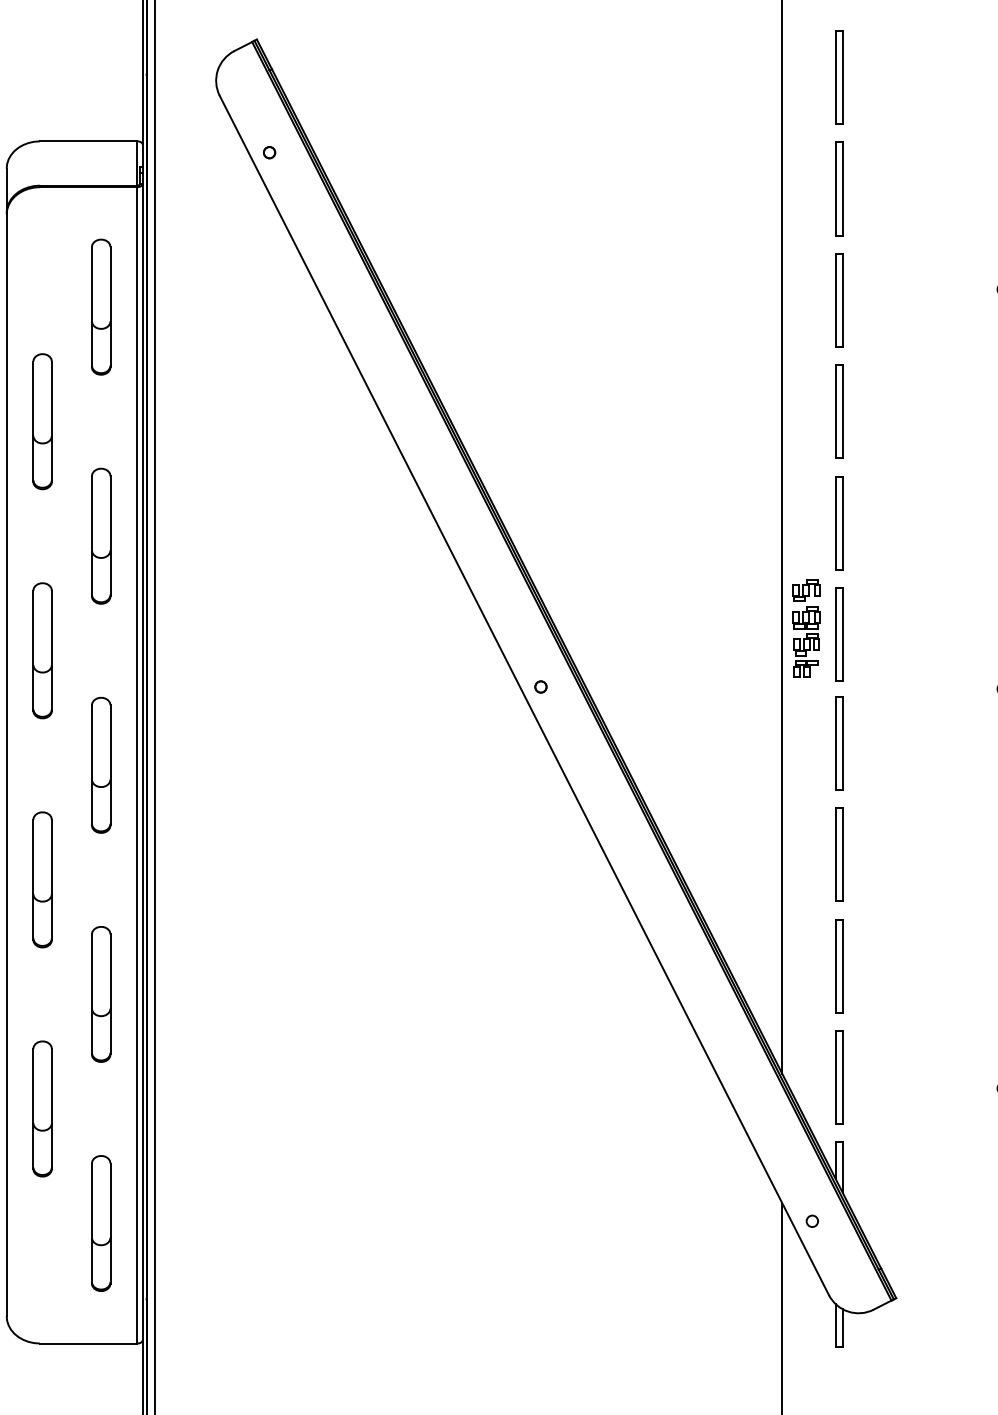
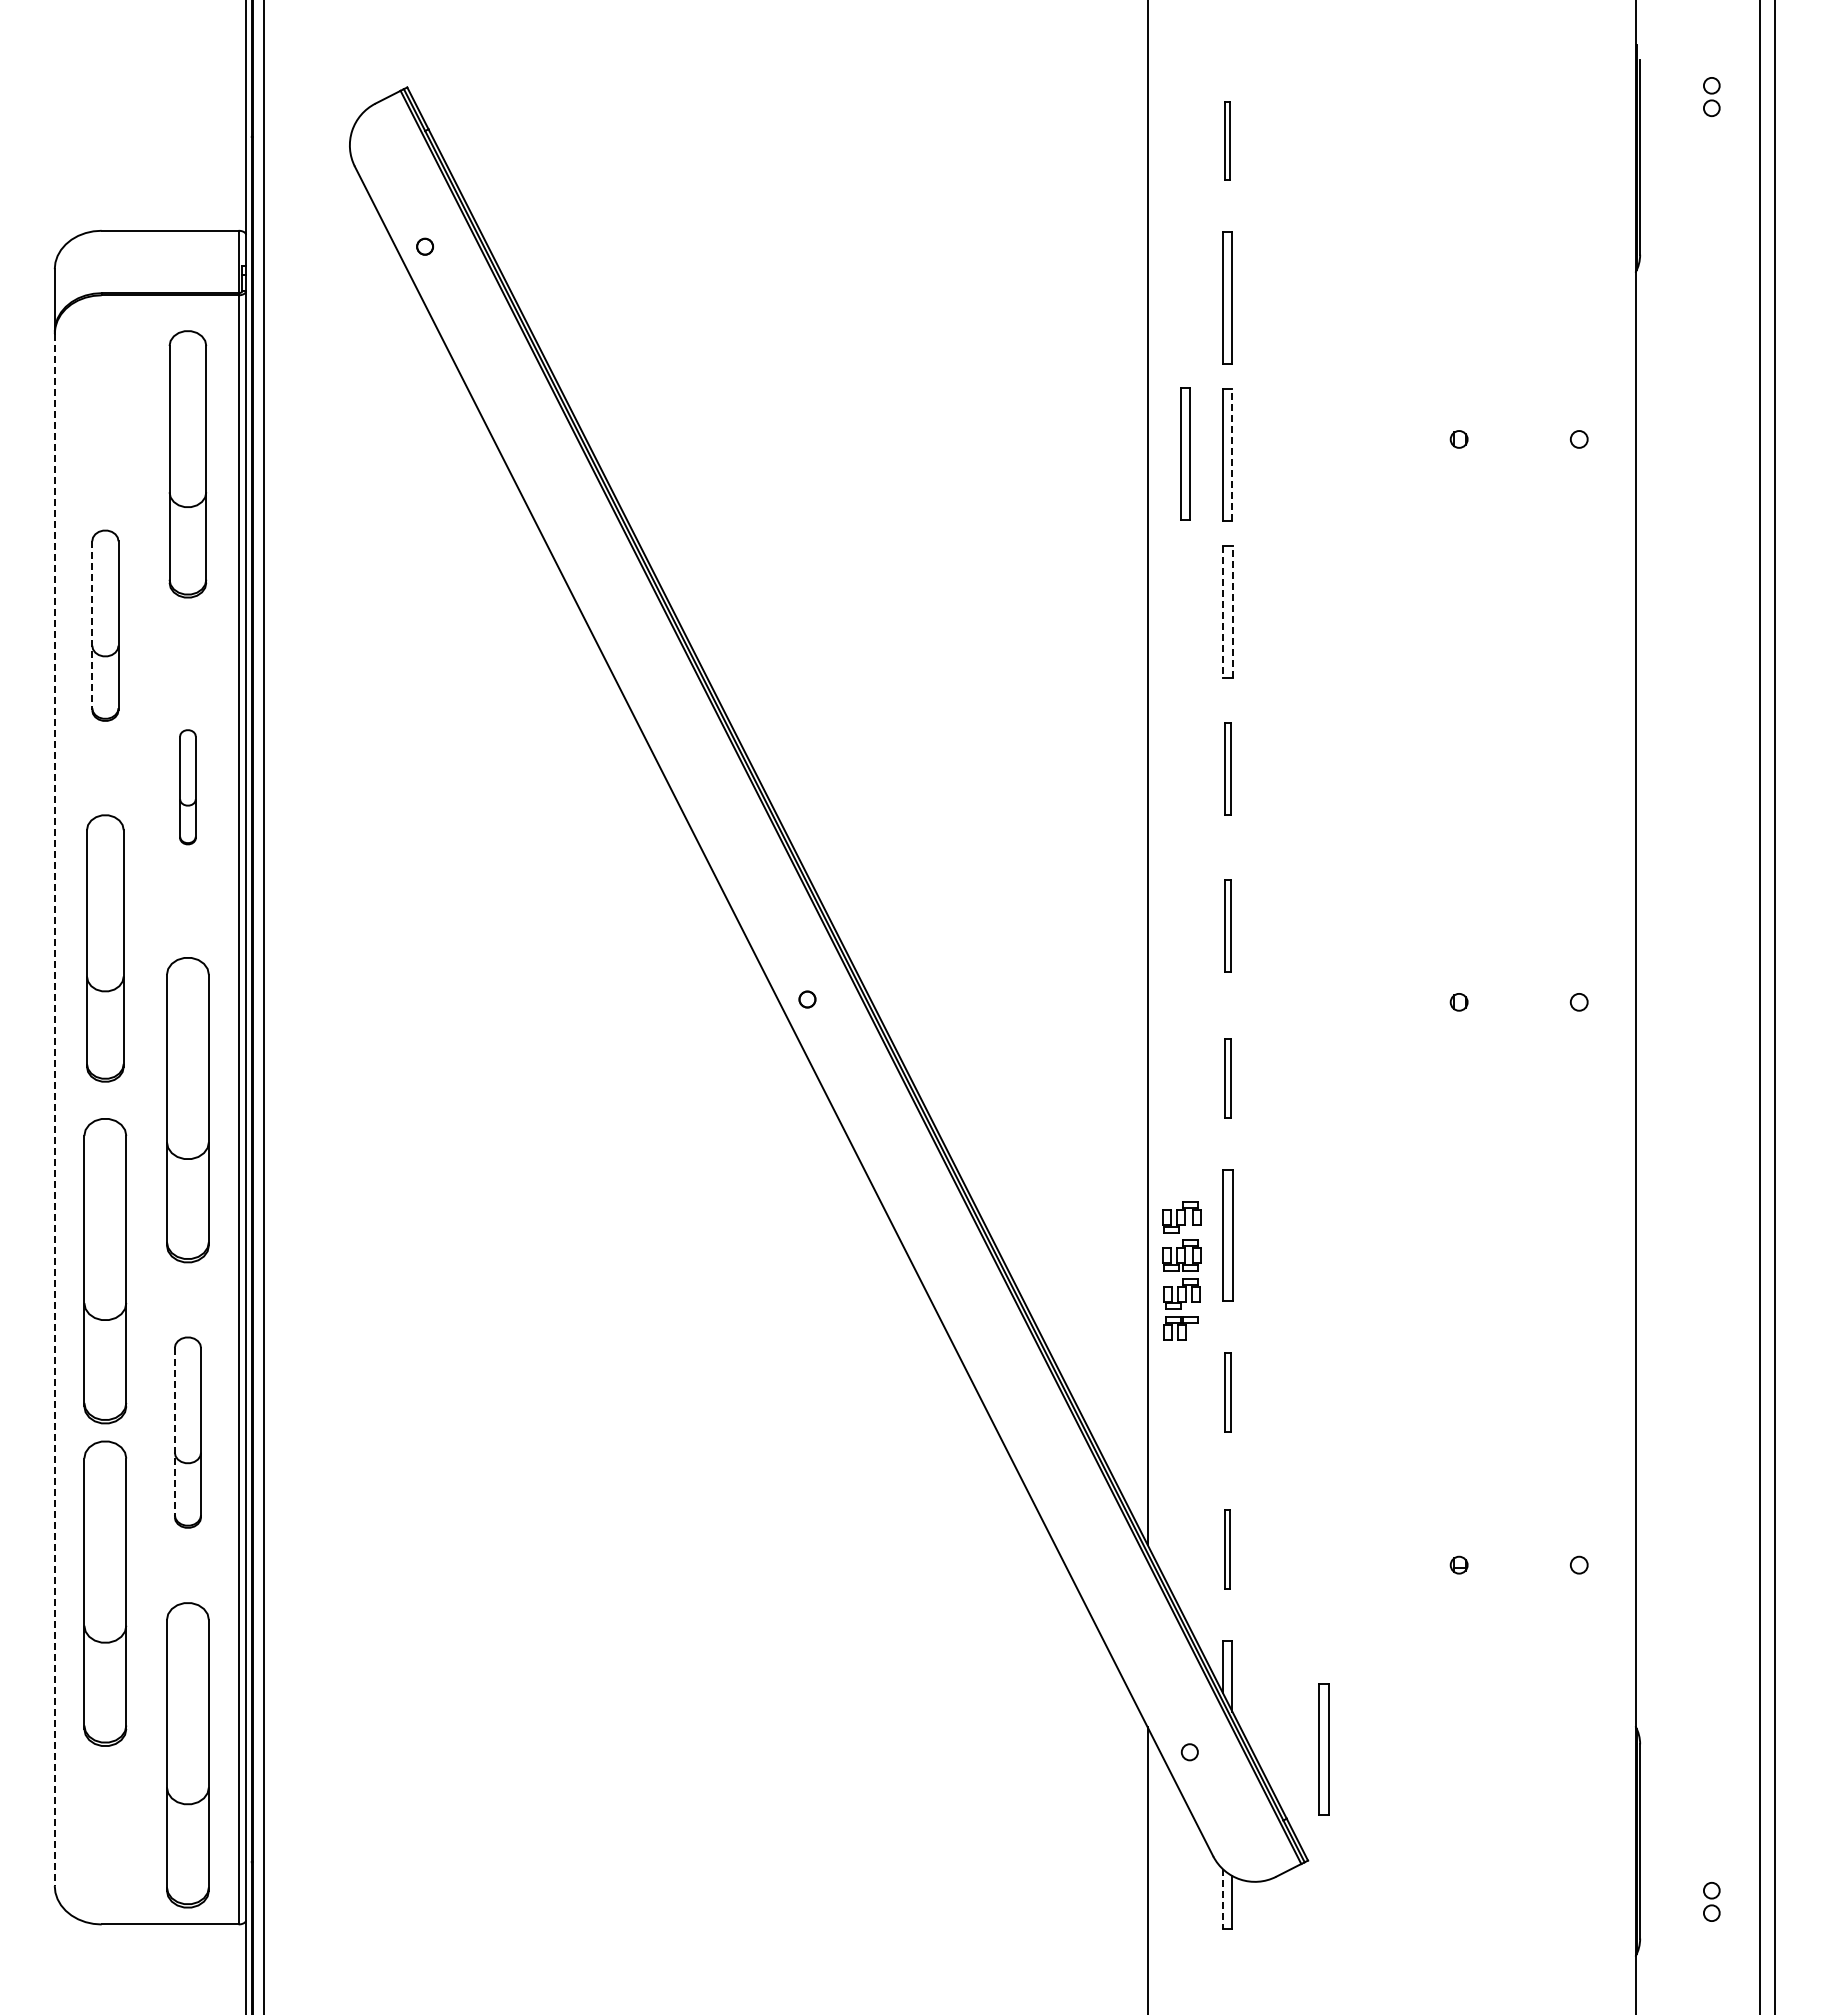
part: (839, 77) -> (1227, 140), size x0.6
part: (809, 299) -> (1185, 453), added
line: (842, 300) -> (1232, 454), solid -> dashed
part: (100, 307) -> (187, 464), size x1.4
line: (836, 411) -> (1223, 611), solid -> dashed
line: (842, 411) -> (1232, 611), solid -> dashed
line: (33, 421) -> (92, 625), solid -> dashed
part: (839, 523) -> (1227, 768), size x0.7
part: (100, 536) -> (187, 787), size x0.6
part: (806, 628) -> (1181, 1270), moved
part: (839, 634) -> (1227, 925), size x0.7
part: (42, 650) -> (105, 948), size x1.4
part: (839, 743) -> (1227, 1078), size x0.6
line: (6, 765) -> (54, 1110), solid -> dashed
part: (100, 765) -> (187, 1109), size x1.6
part: (42, 880) -> (105, 1271), size x1.6
part: (839, 965) -> (1227, 1392), size x0.6
line: (91, 994) -> (174, 1432), solid -> dashed
part: (839, 1077) -> (1227, 1549), size x0.6
part: (42, 1109) -> (105, 1594), size x1.6
part: (907, 1219) -> (1323, 1749), added
part: (100, 1223) -> (187, 1755), size x1.6
line: (835, 1325) -> (1222, 1899), solid -> dashed

